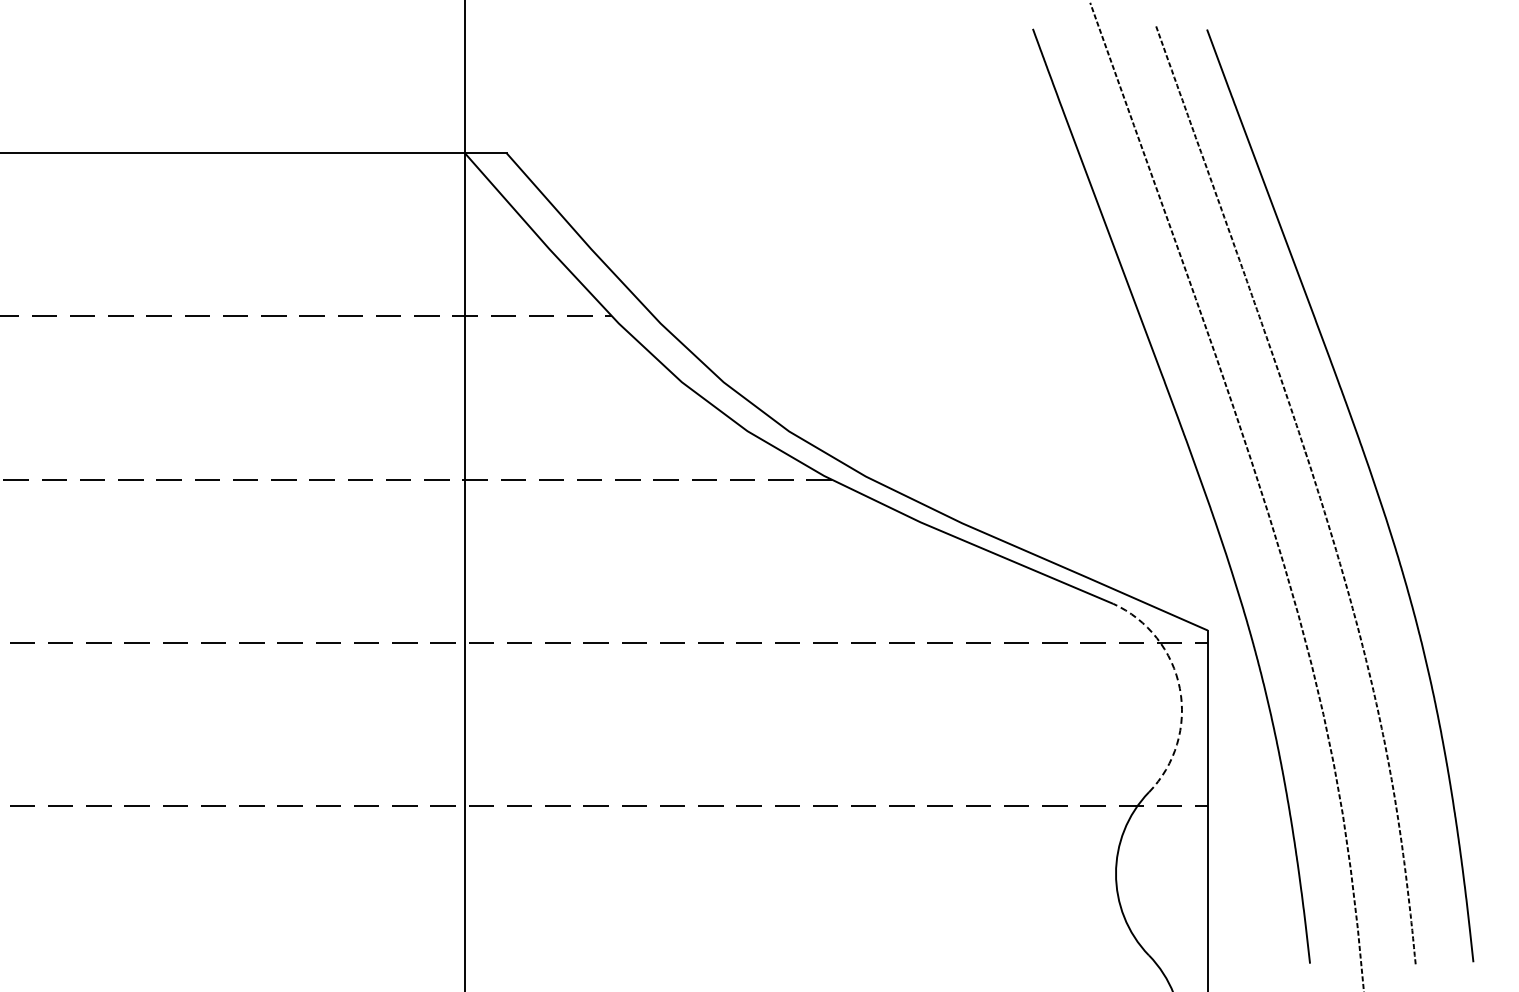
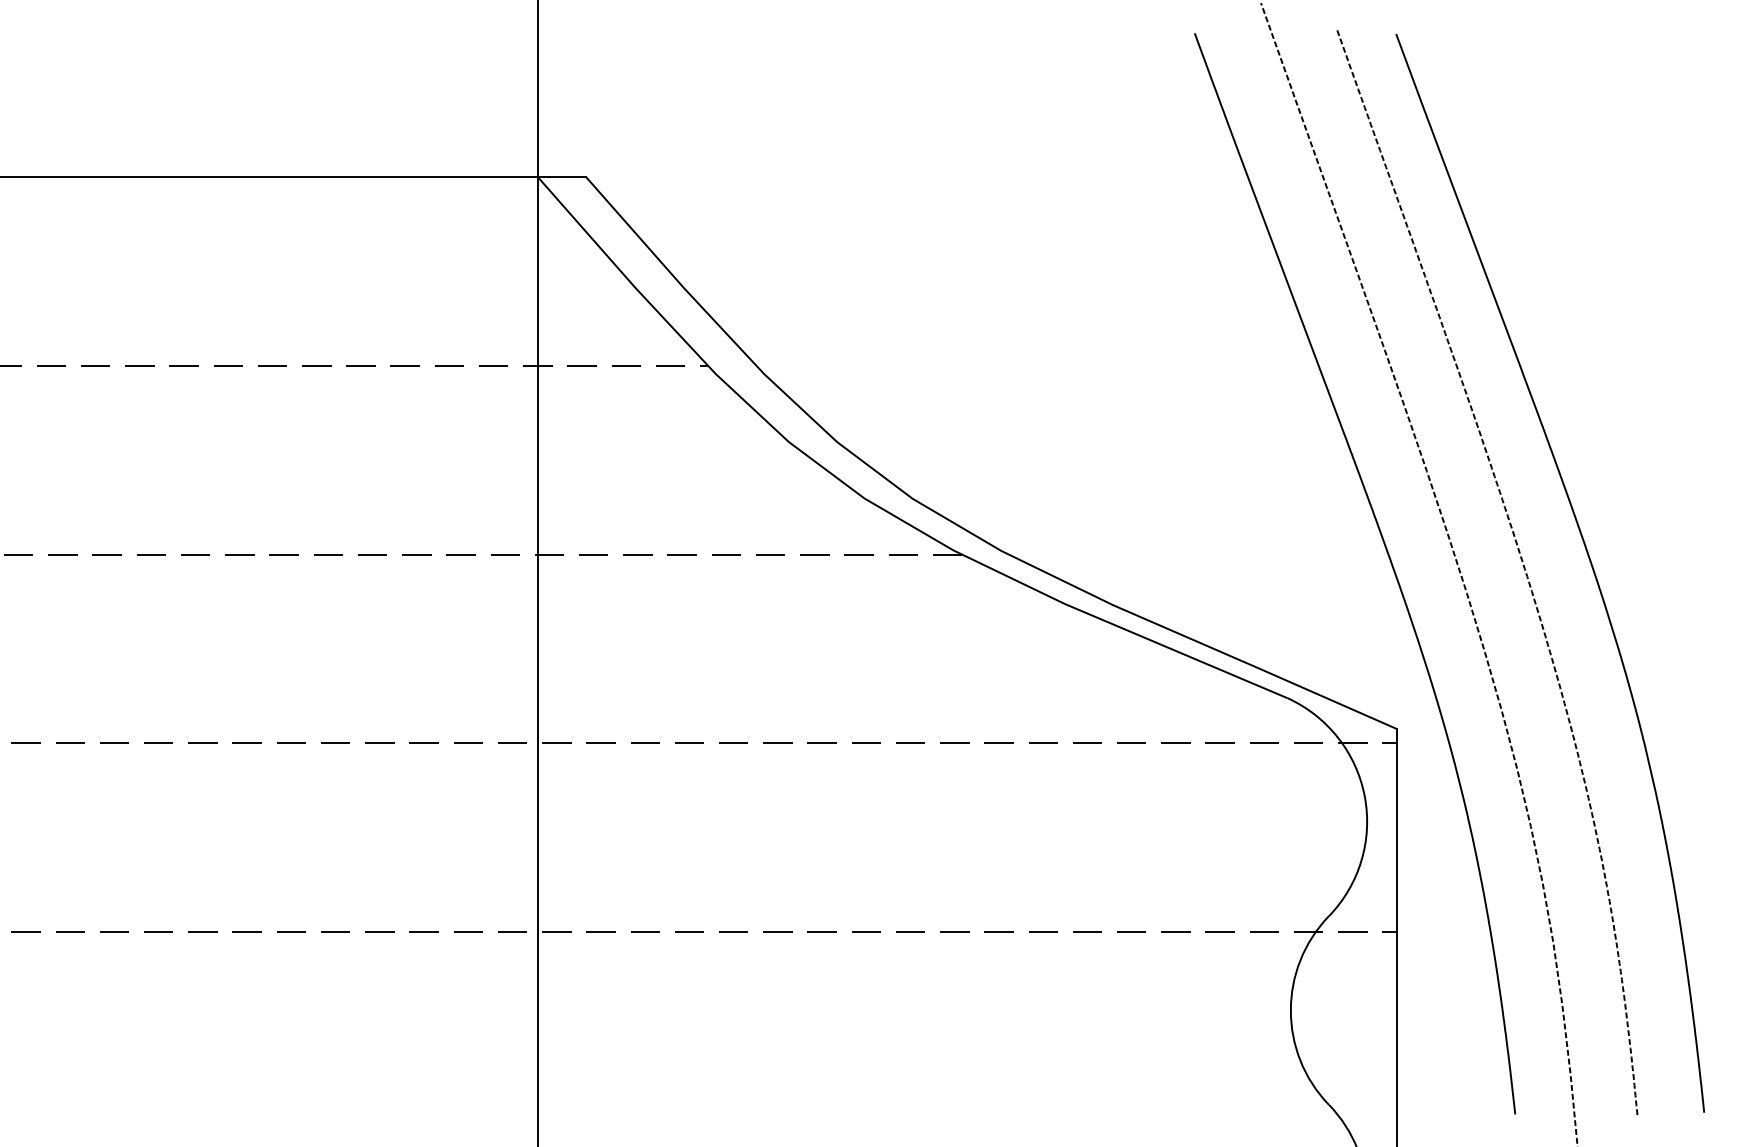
arc: (1179, 688) -> (1364, 796), dashed -> solid

